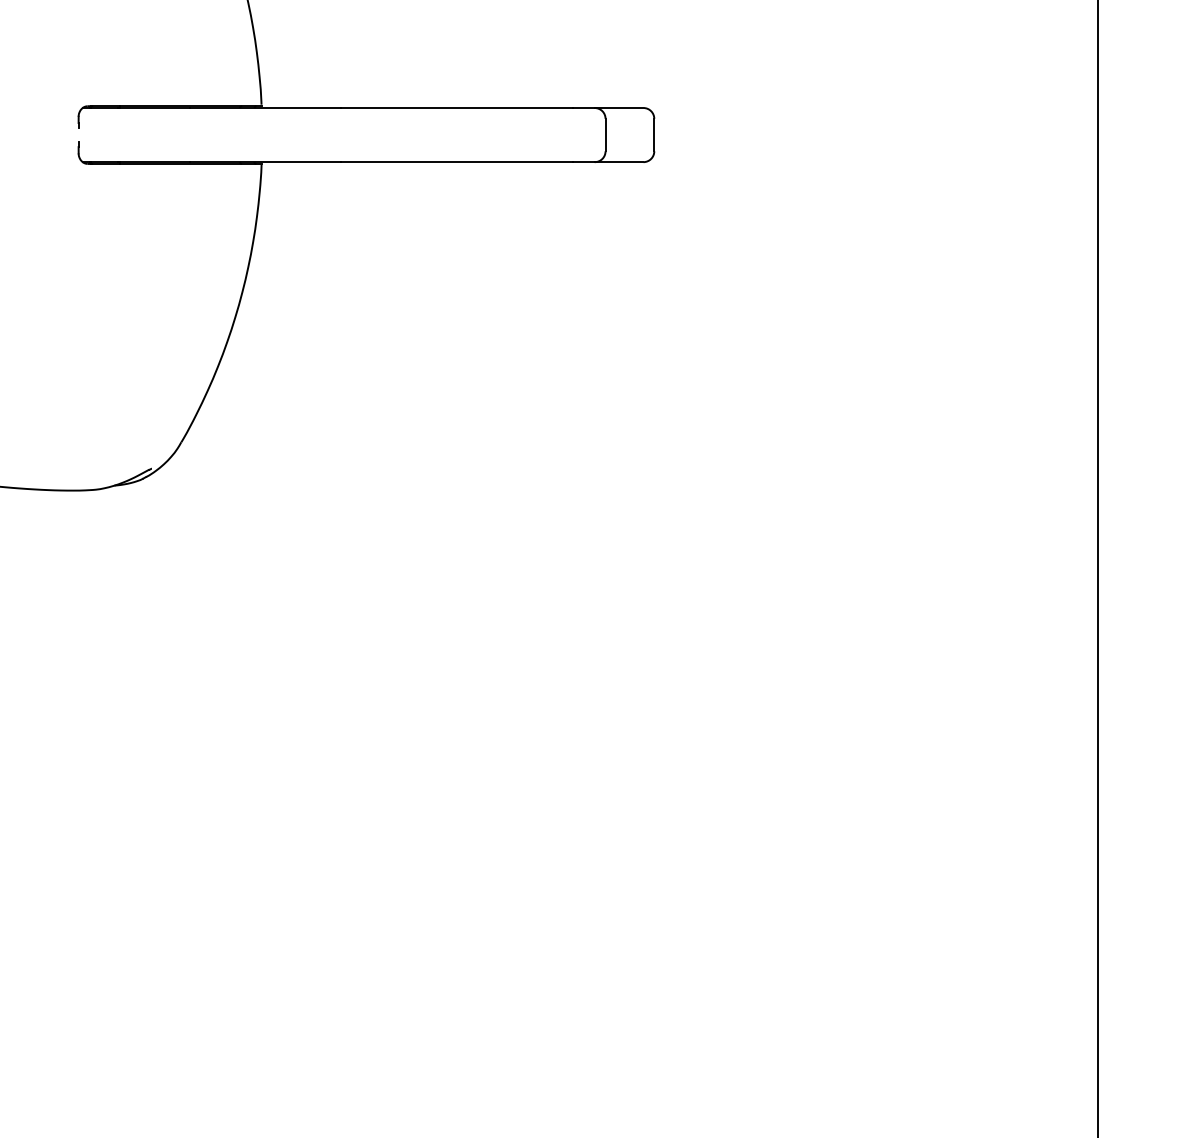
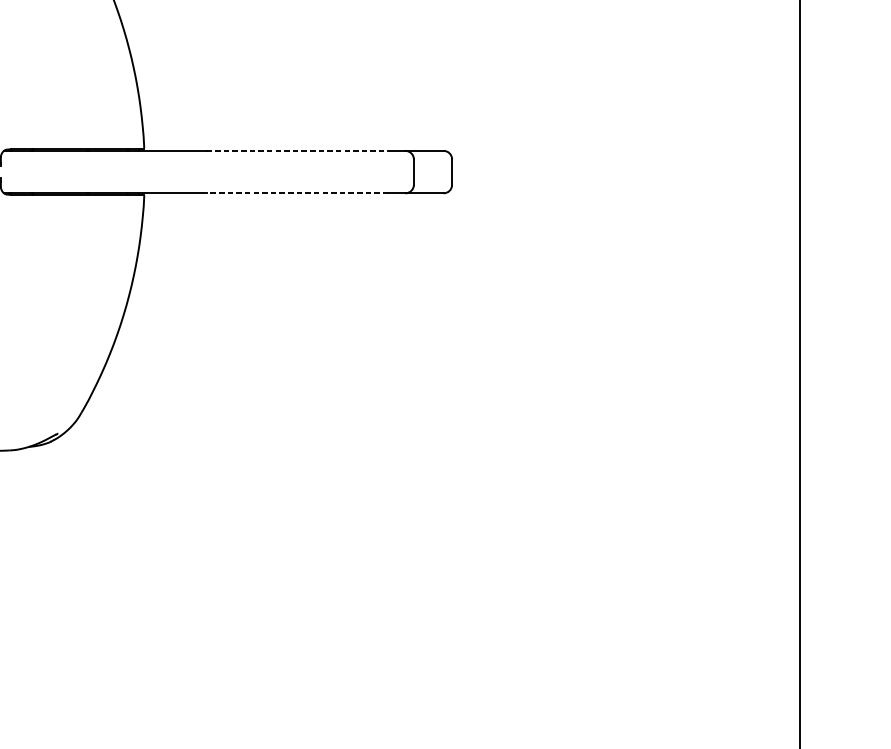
line: (457, 108) -> (297, 151), solid -> dashed
line: (457, 162) -> (297, 193), solid -> dashed

